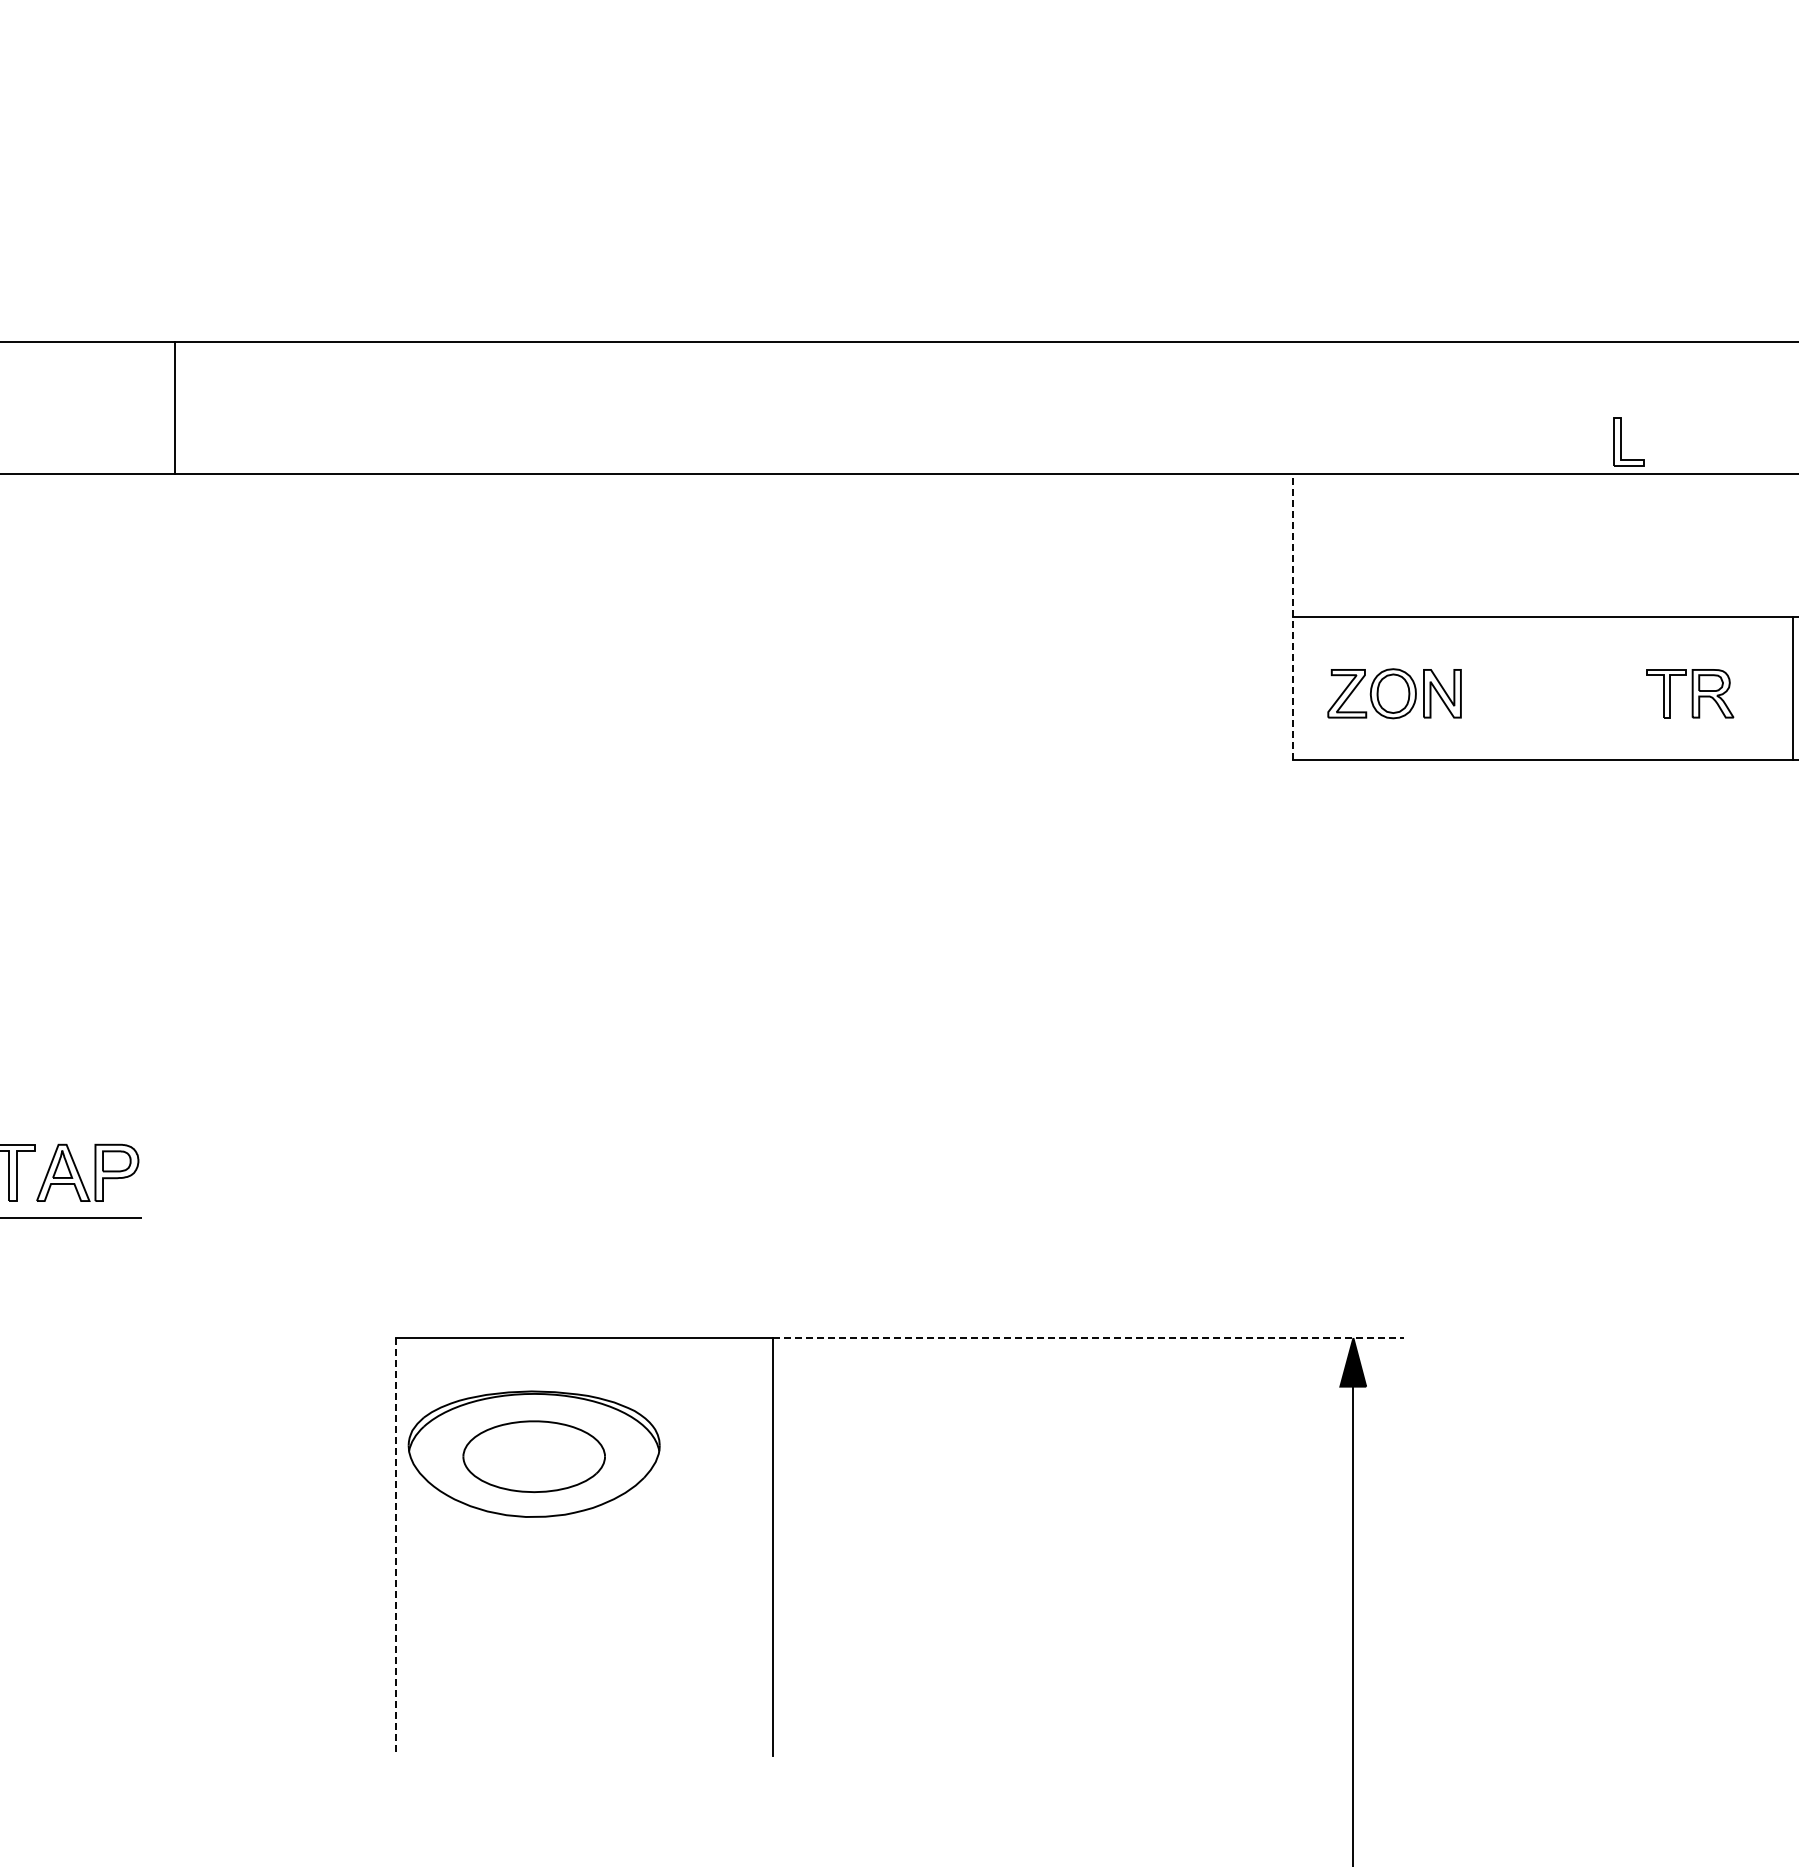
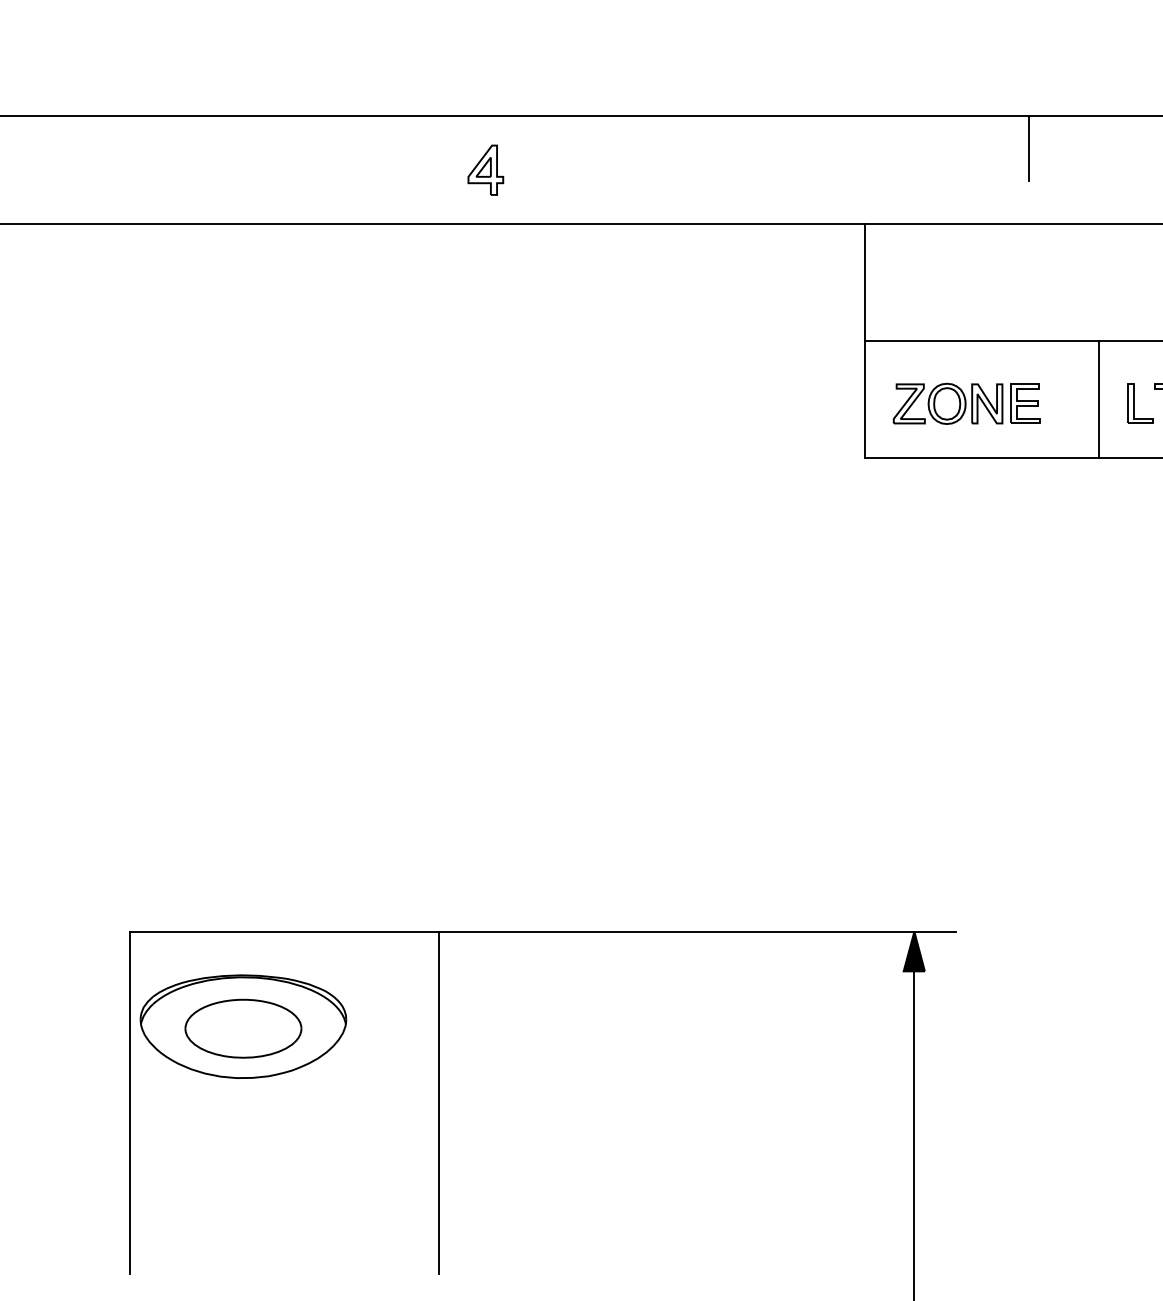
line: (1493, 381) -> (1029, 148), added
part: (830, 408) -> (486, 170), added
part: (1621, 441) -> (1133, 403), moved
line: (1293, 616) -> (865, 340), dashed -> solid
line: (1578, 687) -> (1098, 398), added
part: (1489, 693) -> (1025, 403), added
line: (1088, 1338) -> (697, 931), dashed -> solid
line: (396, 1547) -> (130, 1103), dashed -> solid

